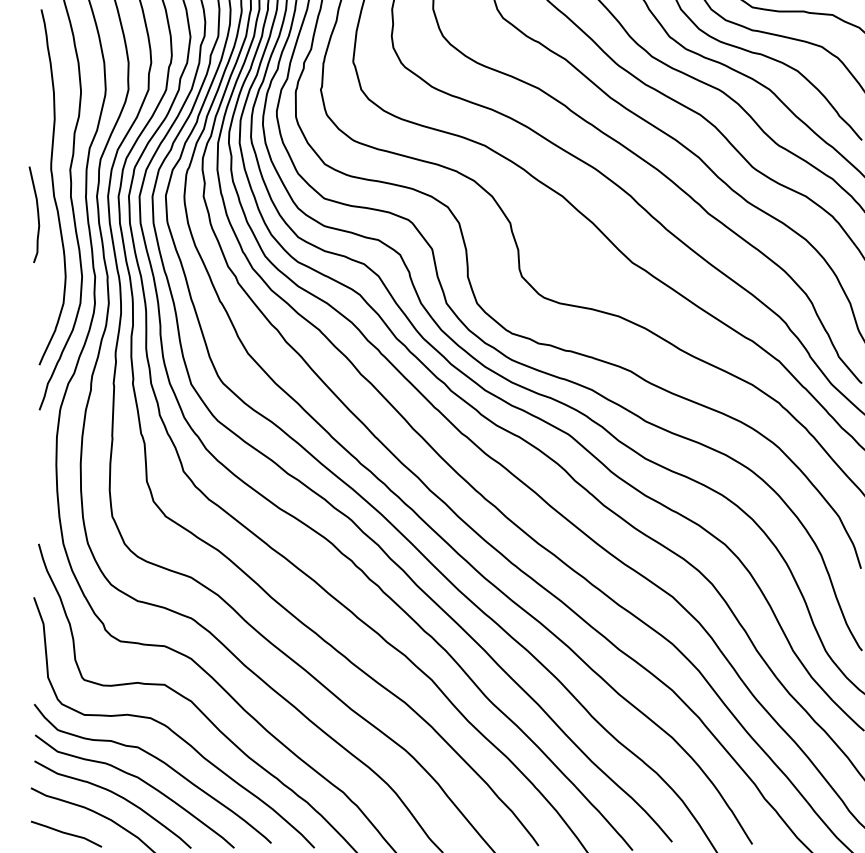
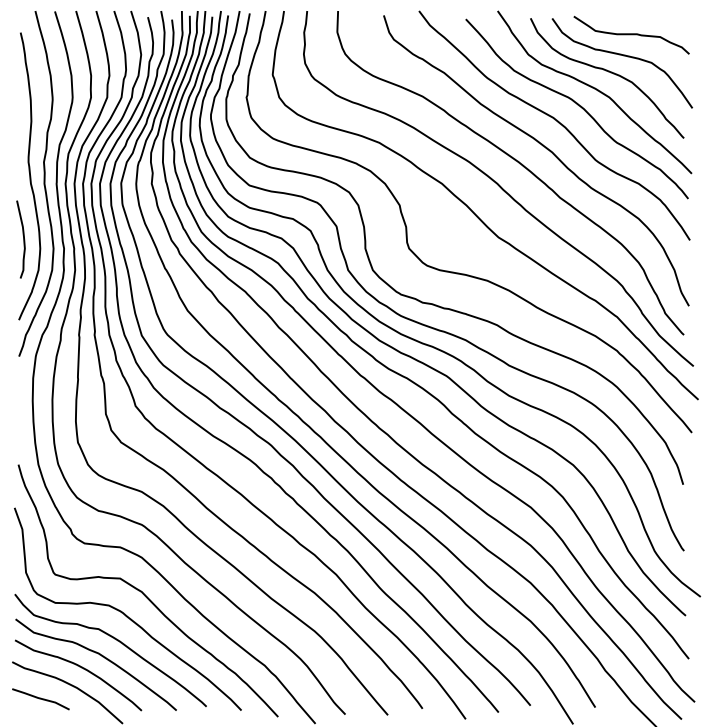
curve: (37, 214) -> (23, 239), moved

